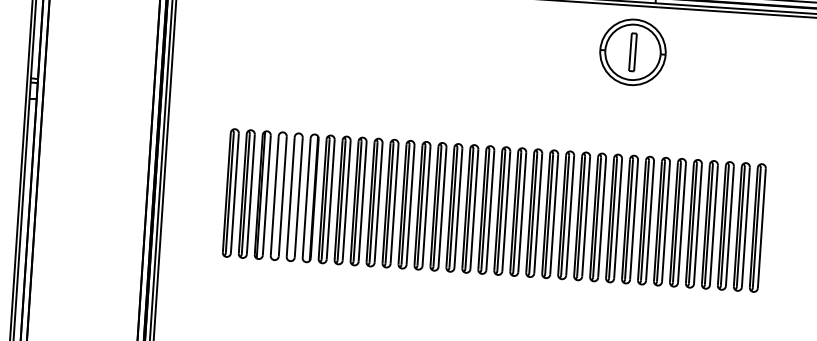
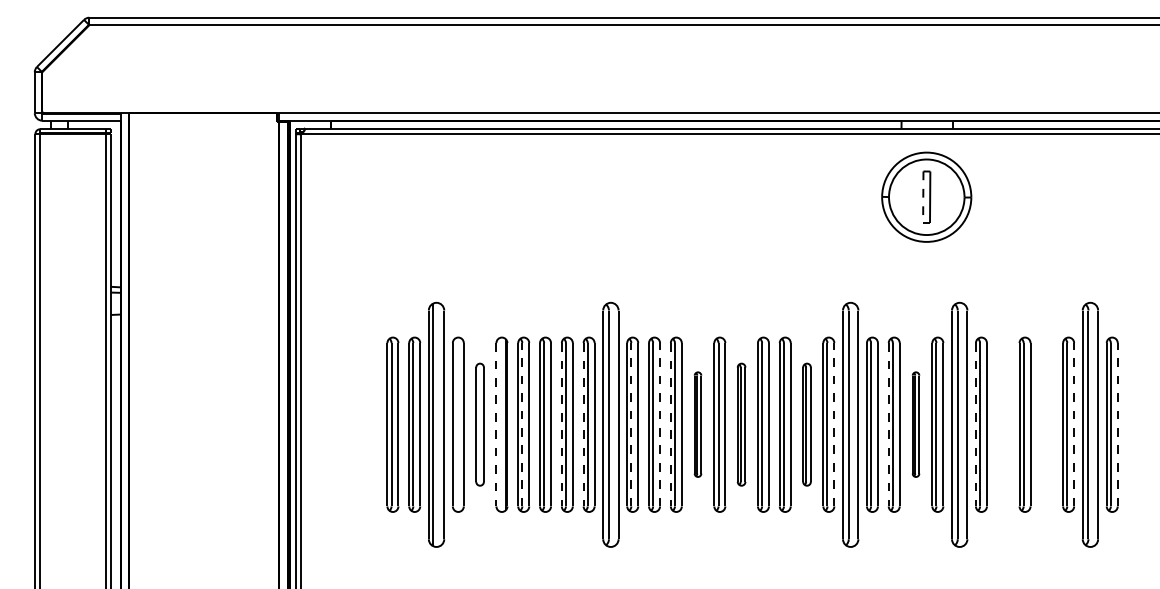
line: (630, 52) -> (923, 197), solid -> dashed
part: (262, 194) -> (436, 424), size x1.4
part: (294, 197) -> (479, 424), size x0.7
line: (306, 197) -> (496, 424), solid -> dashed
line: (325, 199) -> (522, 424), solid -> dashed
line: (354, 201) -> (561, 424), solid -> dashed
line: (370, 202) -> (583, 424), solid -> dashed
part: (390, 203) -> (610, 424), size x1.4
line: (405, 204) -> (631, 424), solid -> dashed
line: (426, 205) -> (660, 424), solid -> dashed
line: (434, 206) -> (670, 424), solid -> dashed
part: (453, 207) -> (697, 424), size x0.6
part: (486, 209) -> (741, 424), size x0.7
part: (533, 212) -> (806, 424), size x0.7
line: (554, 214) -> (834, 424), solid -> dashed
part: (566, 215) -> (850, 424), size x1.4
line: (593, 216) -> (888, 424), solid -> dashed
part: (613, 218) -> (915, 424), size x0.6
part: (645, 220) -> (959, 424), size x1.4
line: (657, 221) -> (975, 424), solid -> dashed
part: (677, 222) -> (1002, 424), removed
part: (709, 224) -> (1046, 424), removed
line: (730, 226) -> (1074, 424), solid -> dashed
part: (741, 226) -> (1090, 424), size x1.4
line: (761, 228) -> (1117, 424), solid -> dashed

